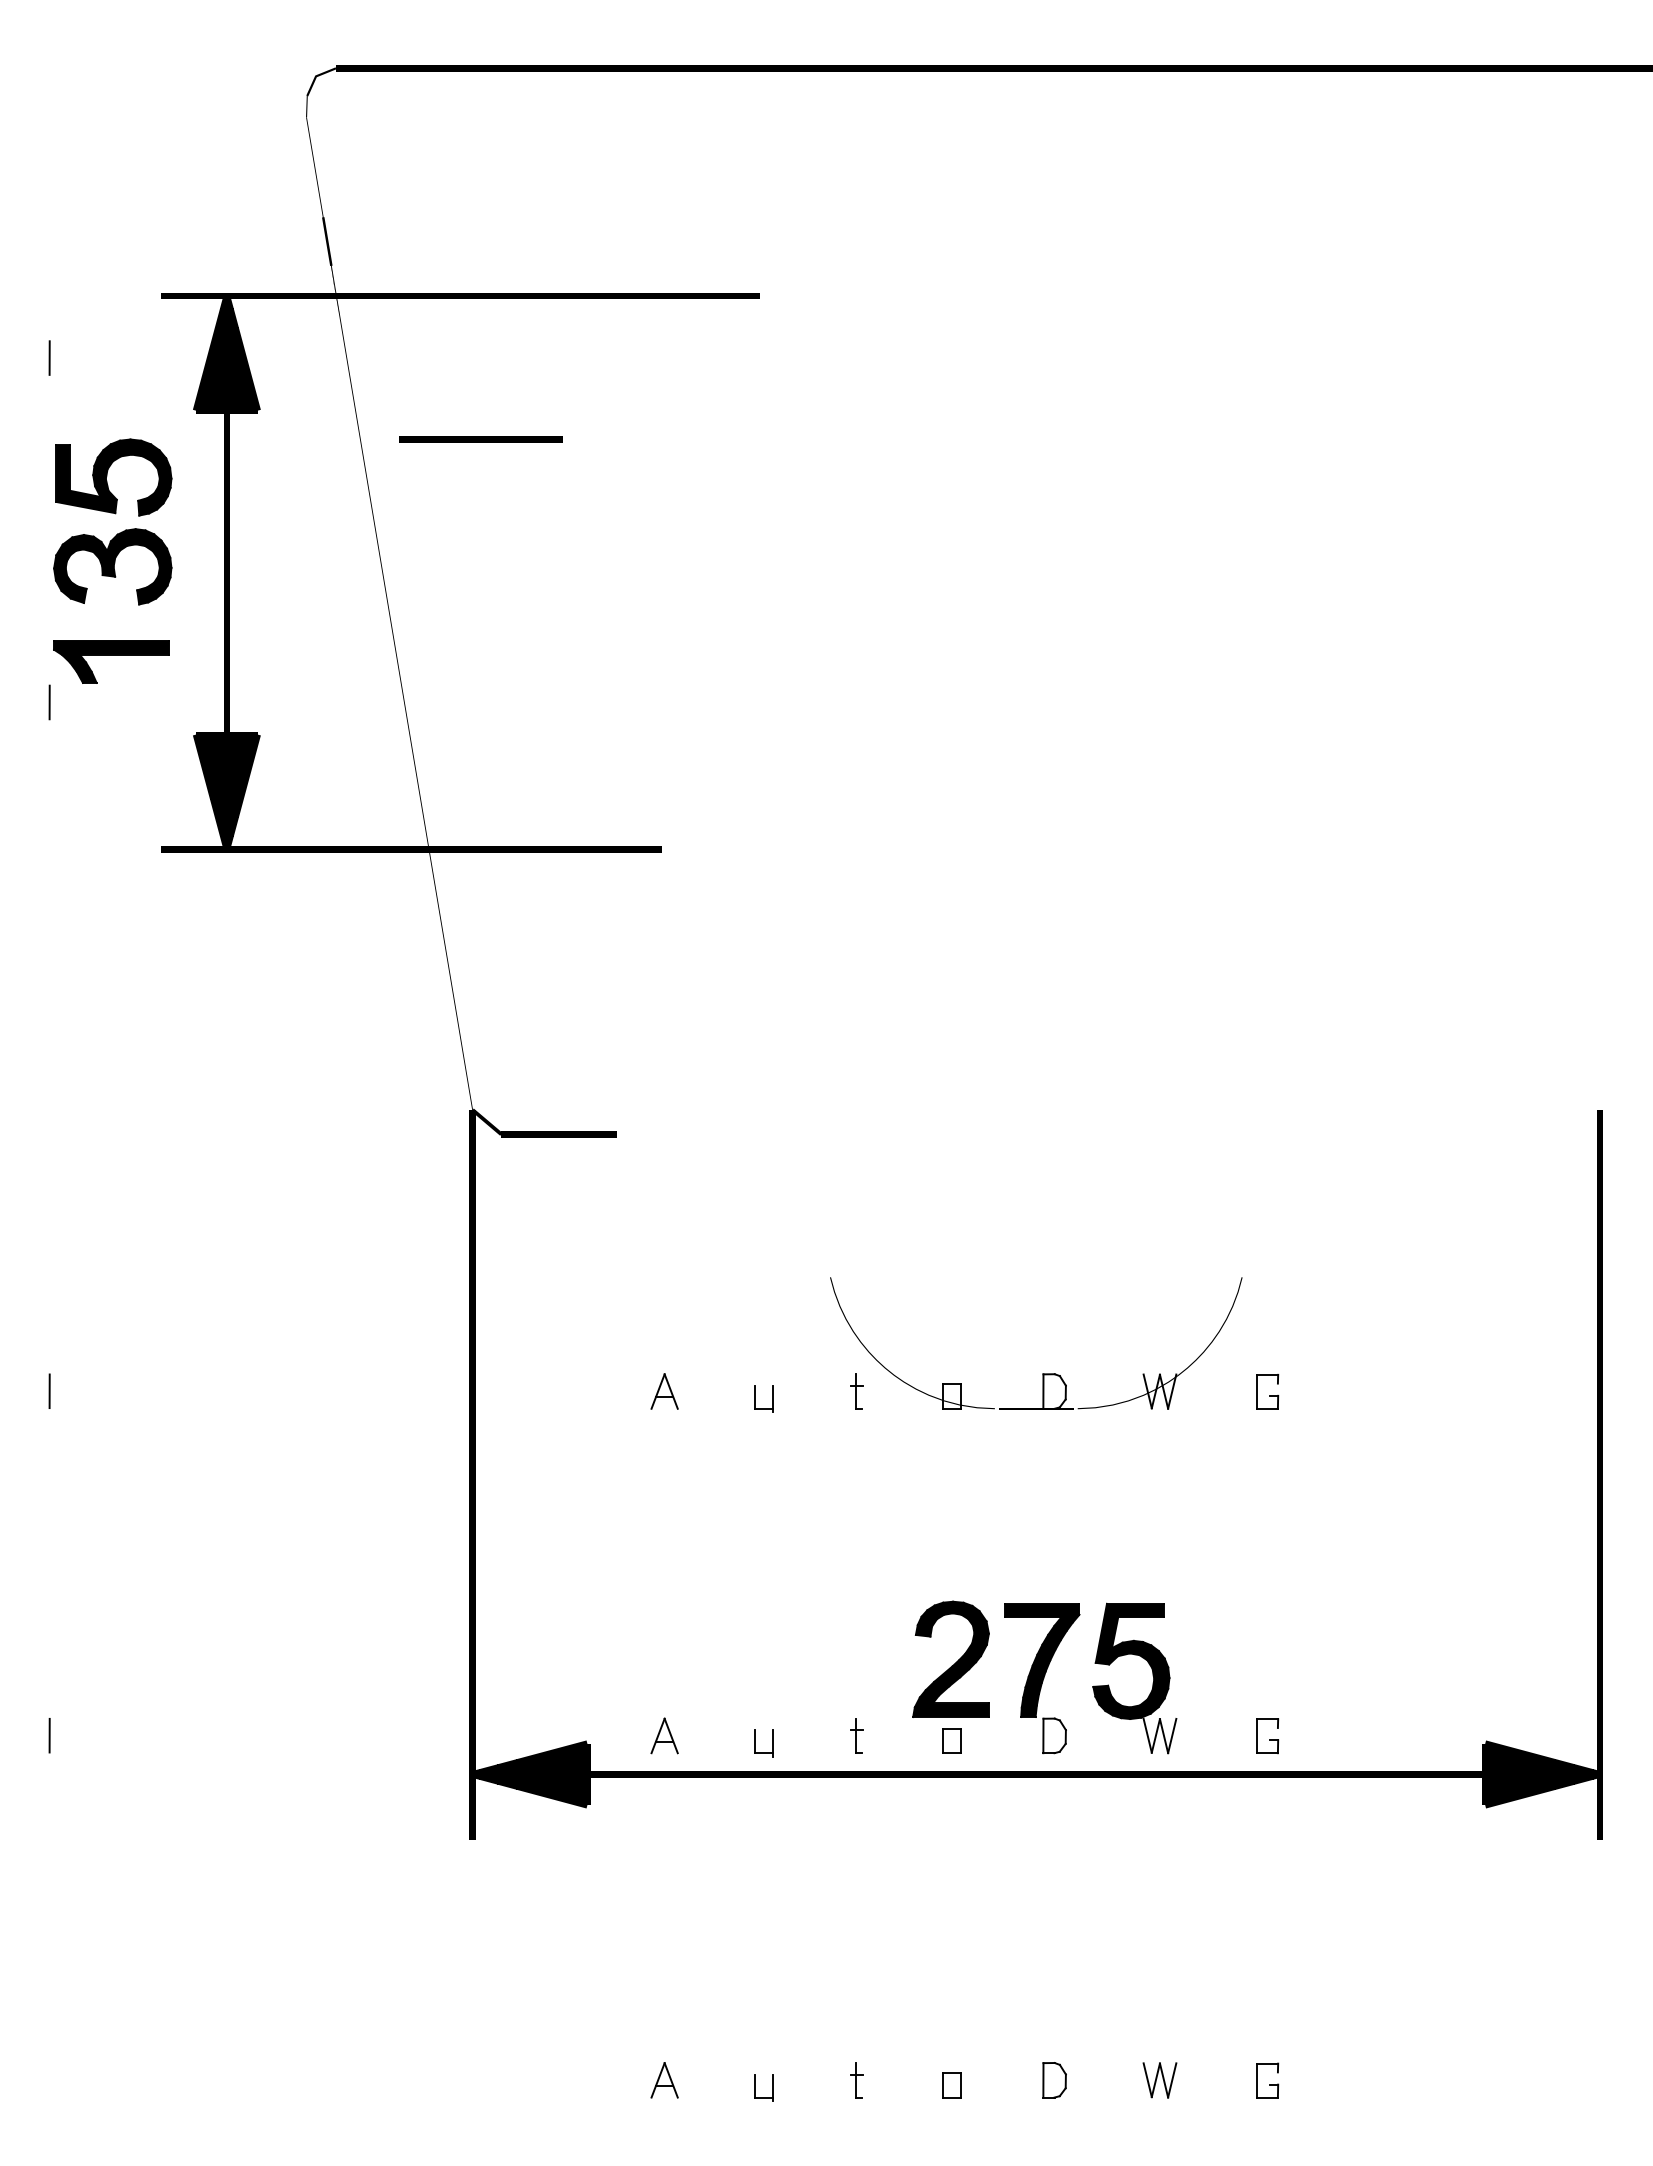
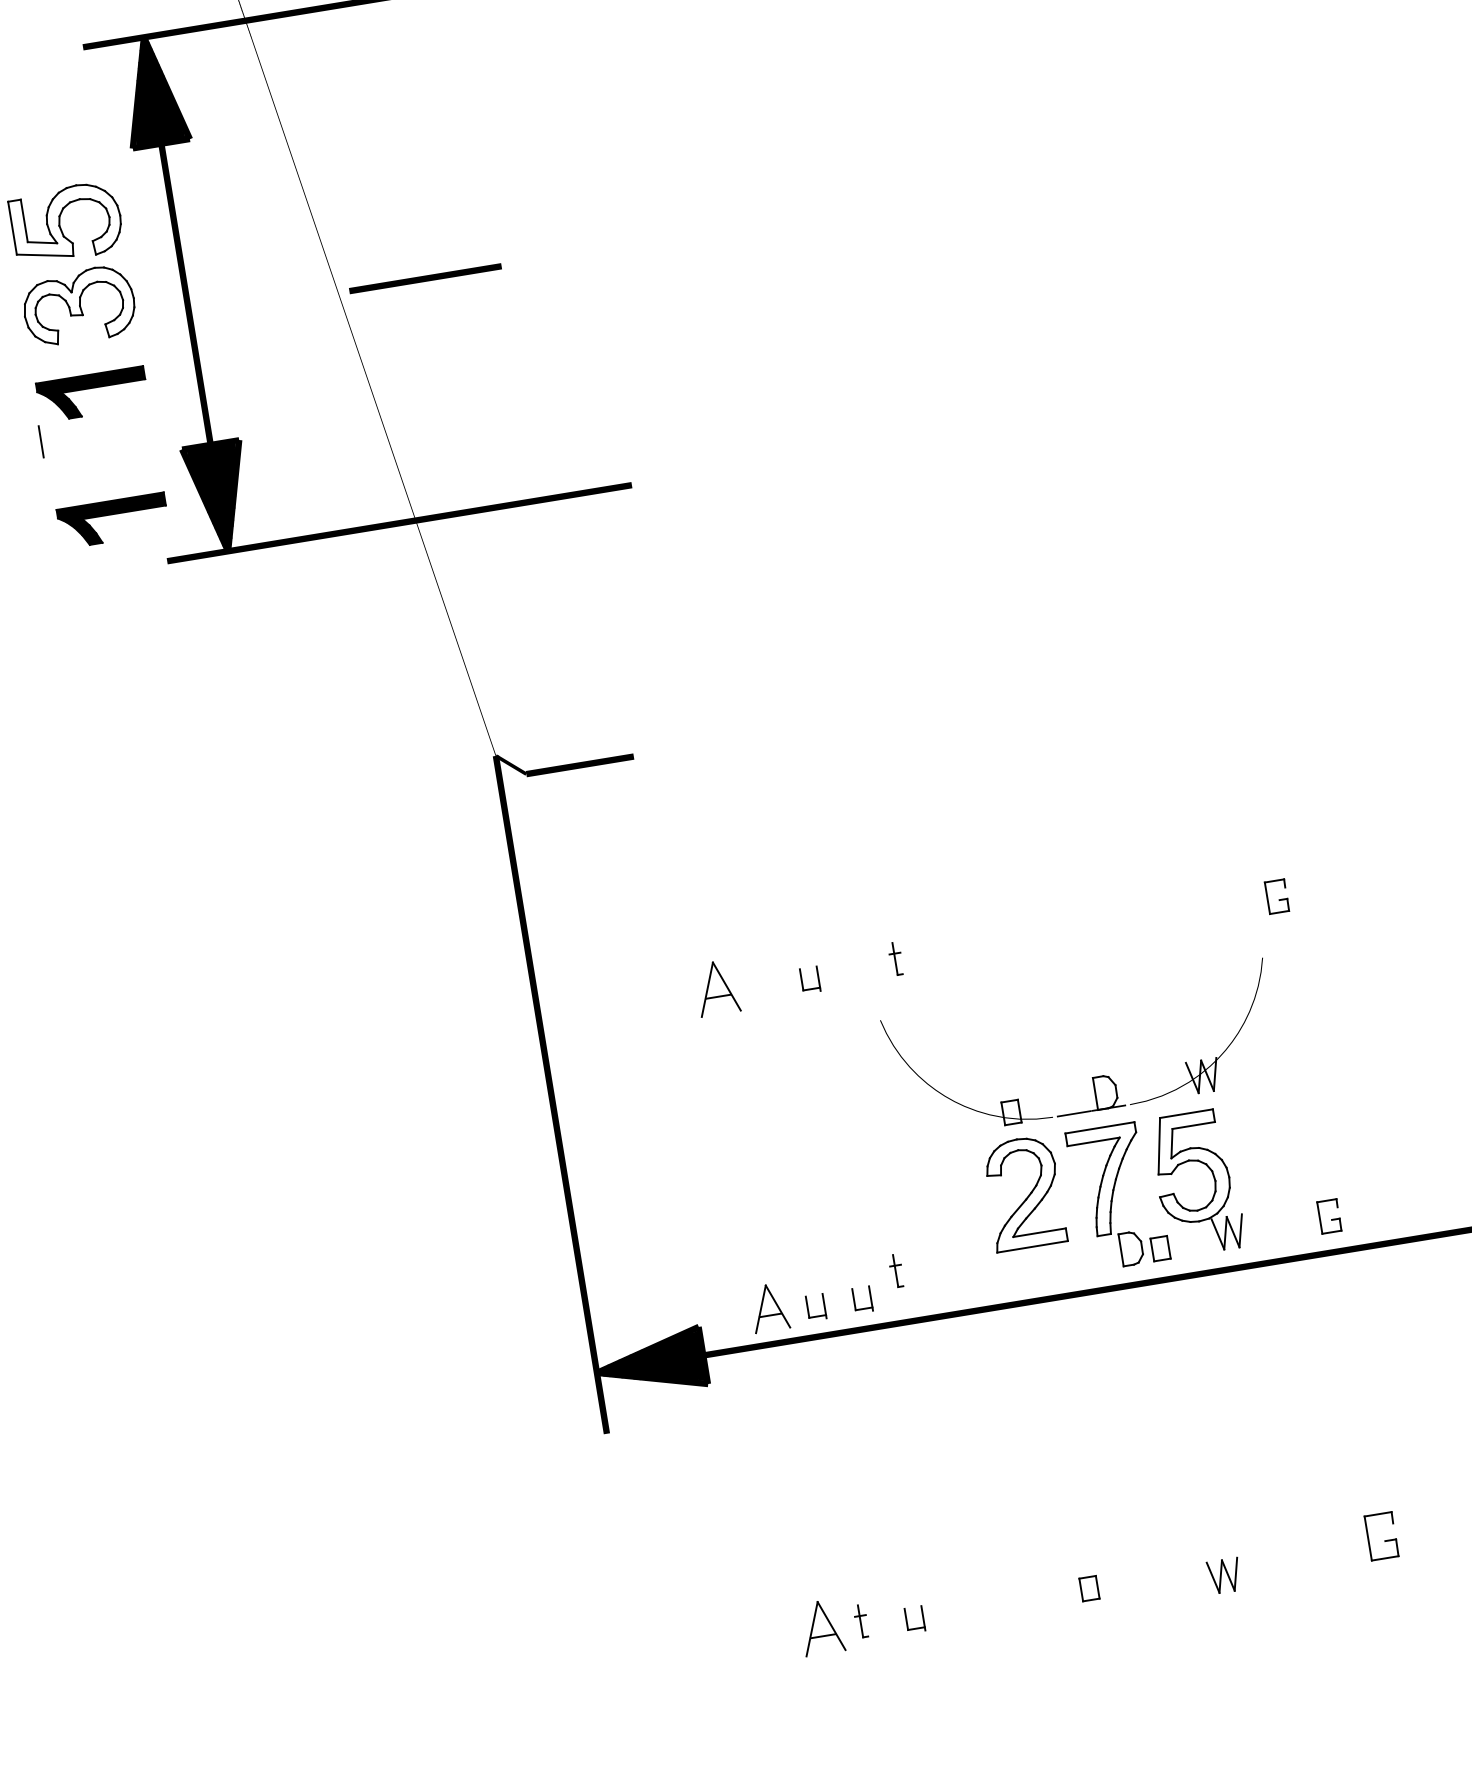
line: (480, 439) -> (425, 278), moved
fill: (113, 477) -> (66, 223), removed
fill: (112, 566) -> (78, 306), removed
part: (111, 797) -> (113, 520), added
part: (1042, 1373) -> (1091, 1077), moved
line: (49, 1391) -> (145, 1081), removed
part: (664, 1391) -> (716, 988), size x1.6
fill: (951, 1659) -> (1024, 1193), removed
fill: (1042, 1660) -> (1108, 1180), removed
fill: (1131, 1661) -> (1191, 1167), removed
line: (49, 1735) -> (198, 1401), removed
part: (664, 1735) -> (769, 1307), size x1.4
part: (856, 1735) -> (895, 1270), moved
part: (951, 1740) -> (1159, 1248), moved
part: (705, 1743) -> (808, 1308), added
part: (664, 2080) -> (821, 1627), size x1.6
part: (856, 2080) -> (860, 1621), moved
part: (1054, 2080) -> (1183, 1568), removed
part: (1159, 2080) -> (1224, 1576), moved
part: (1267, 2080) -> (1381, 1536), size x1.4

